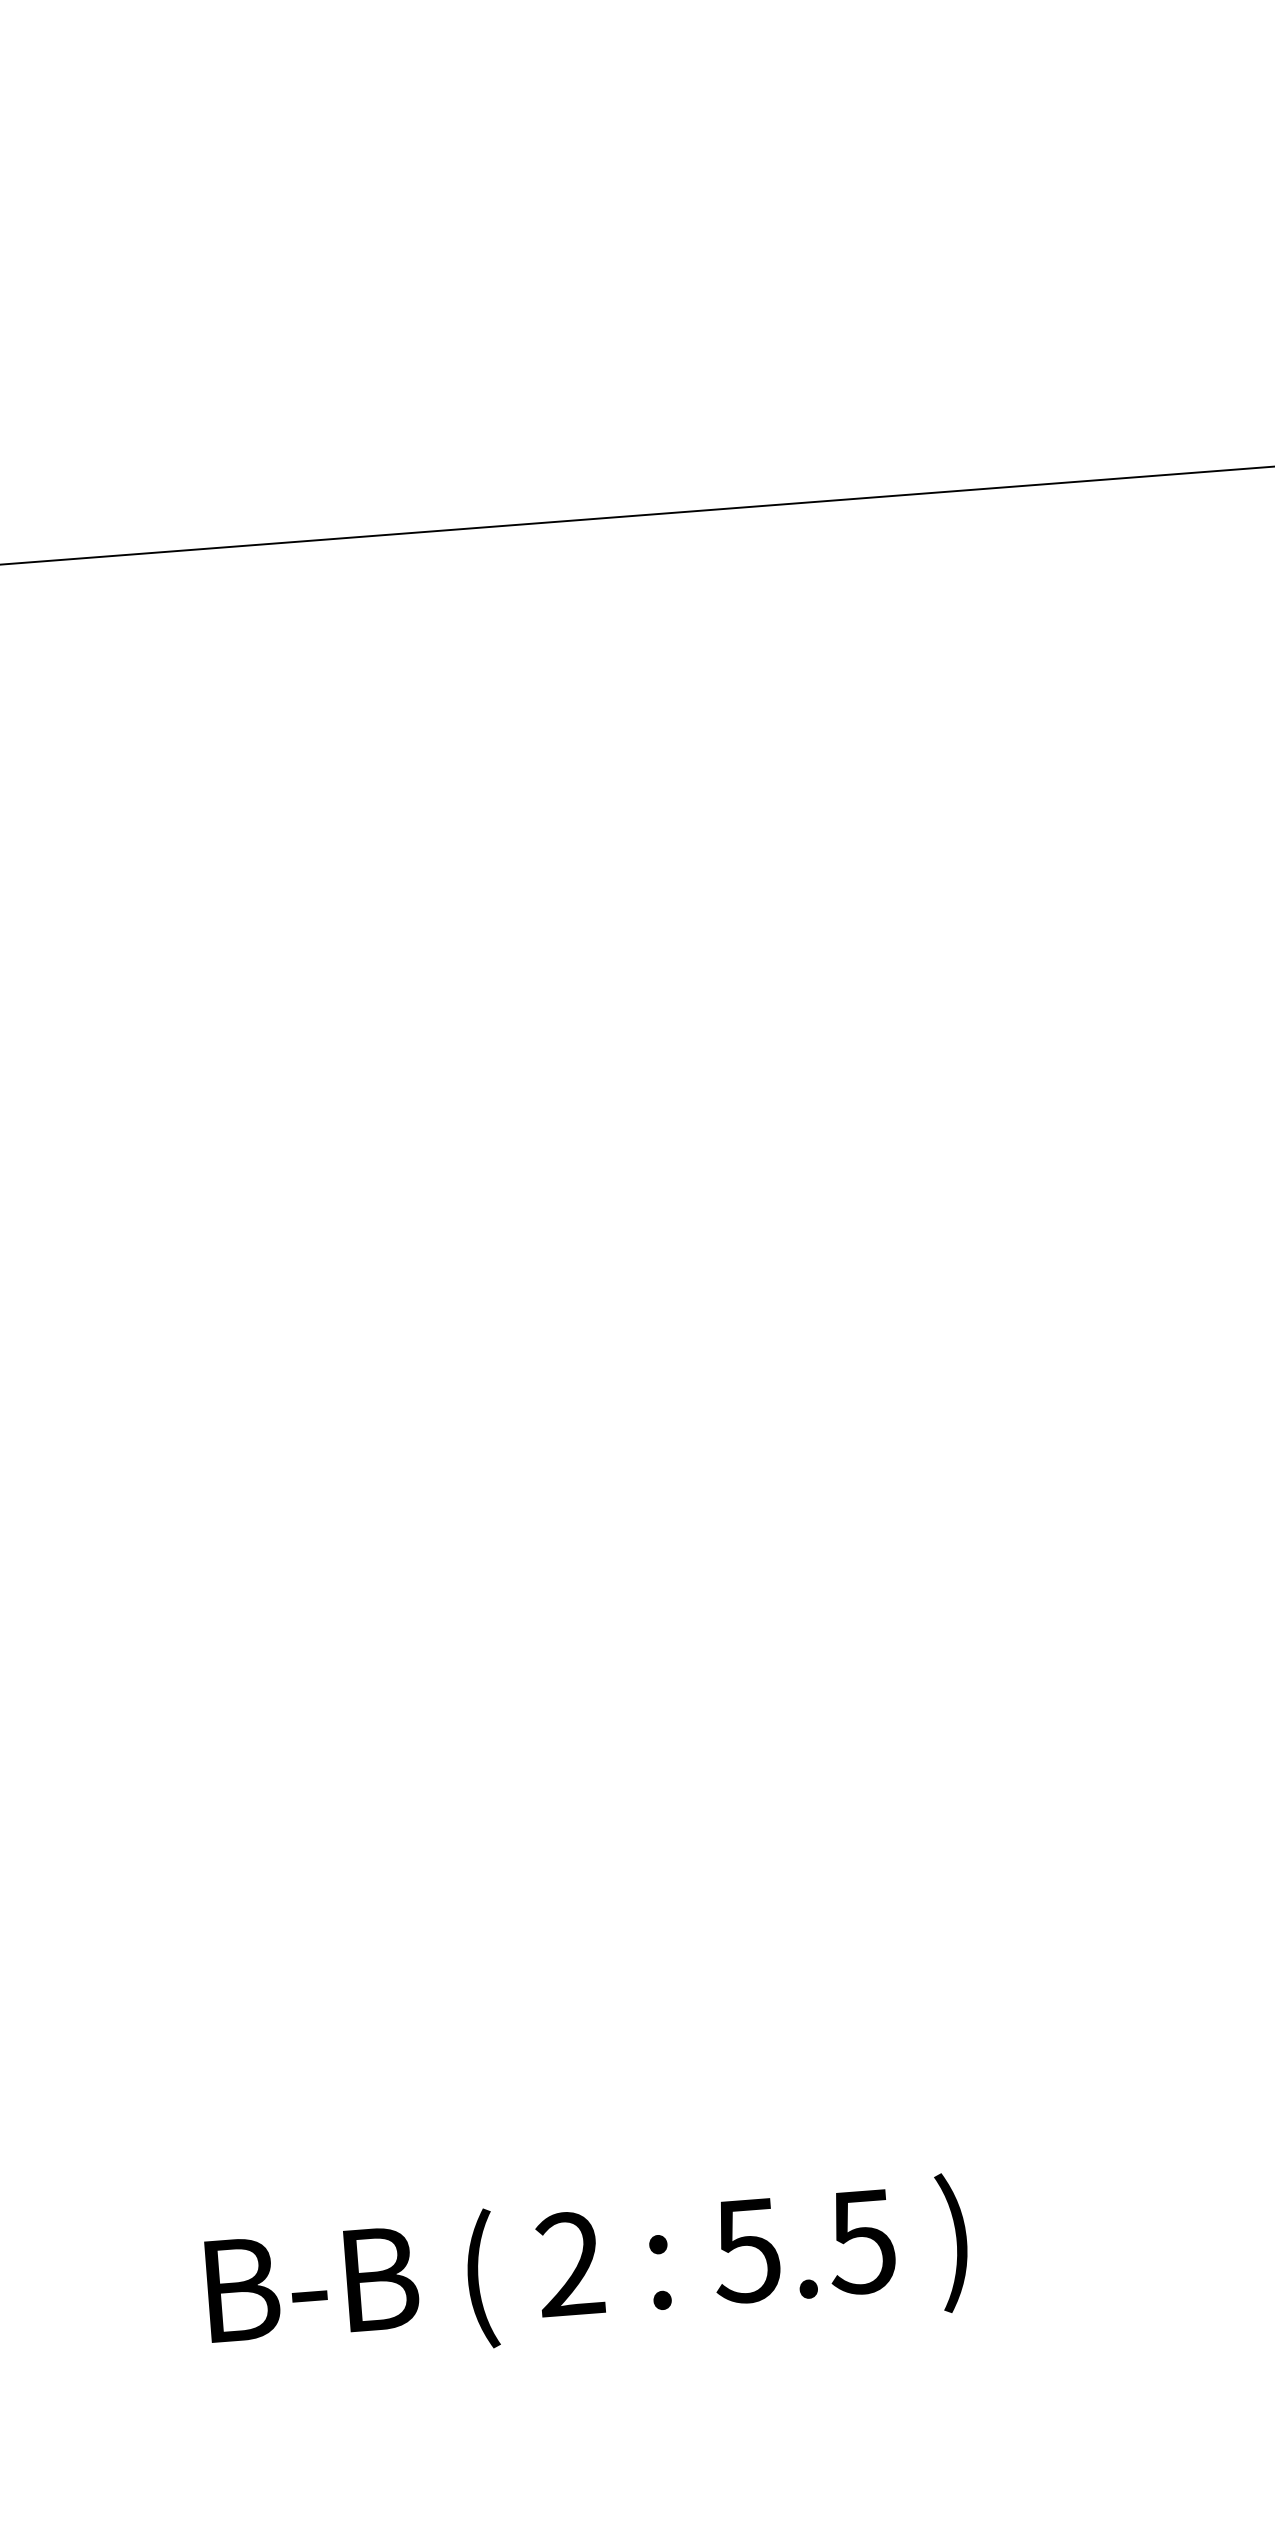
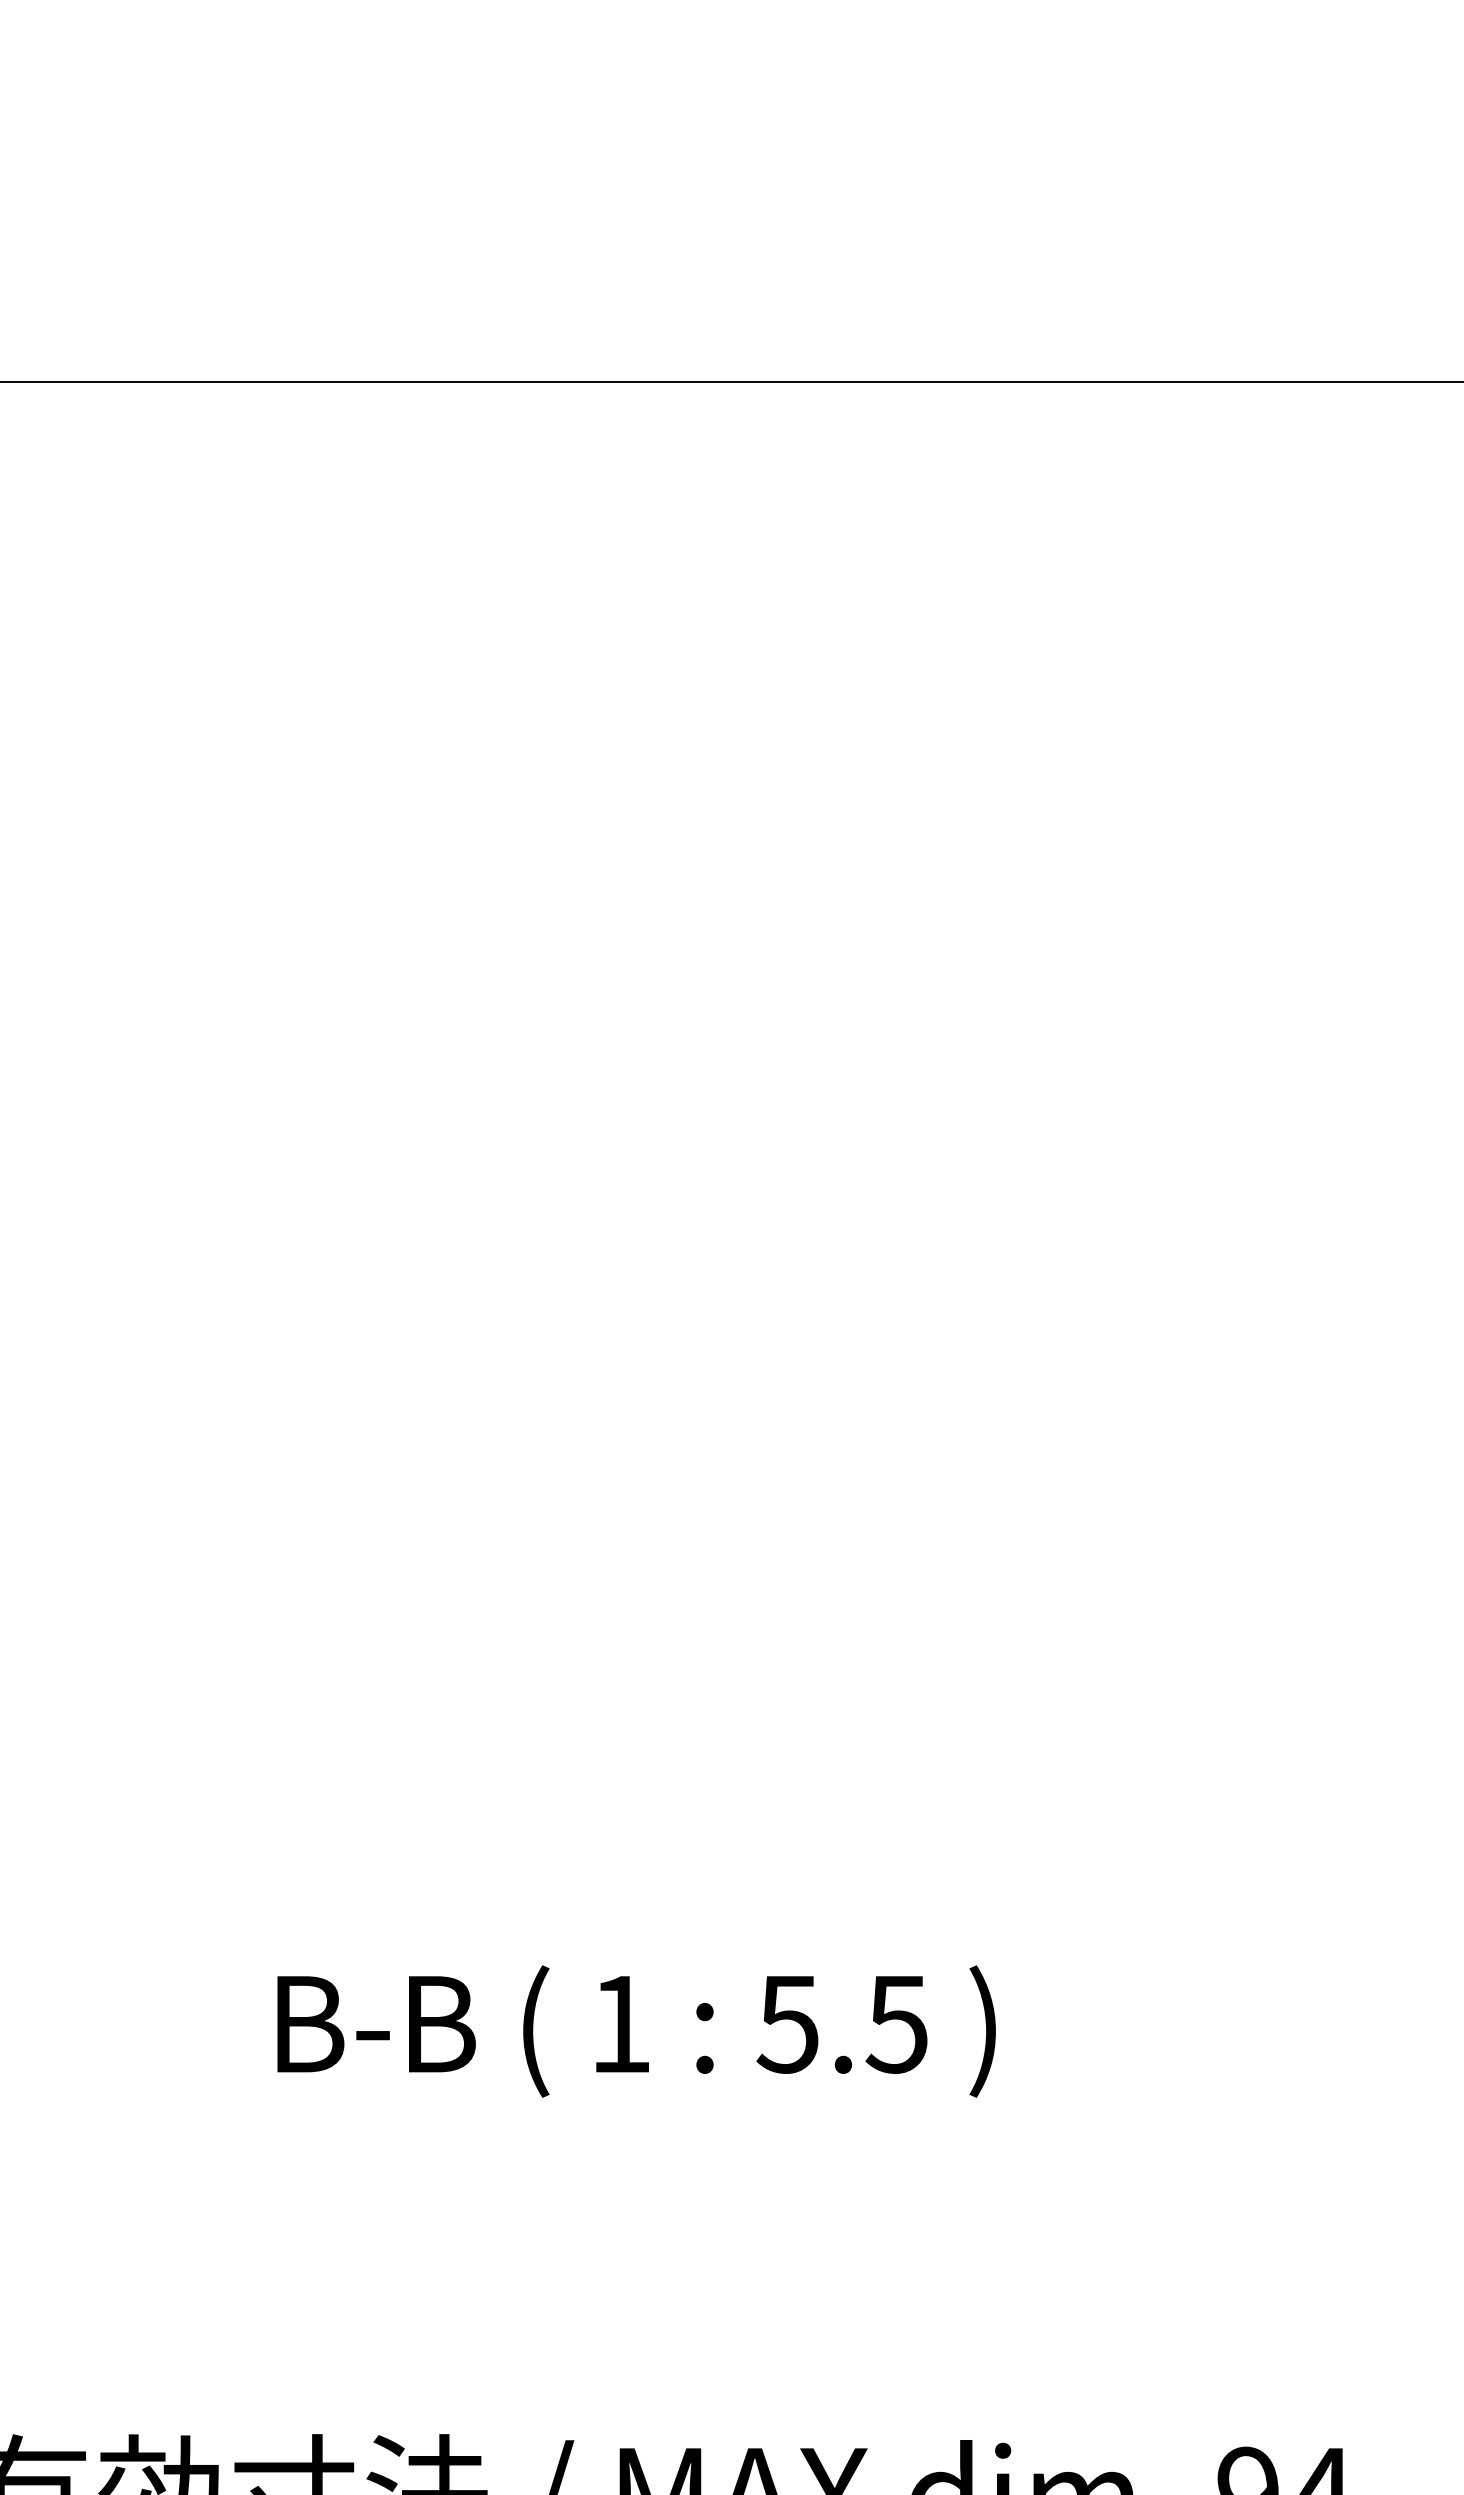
text: (570, 2263) -> (620, 2023), 2 -> 1

